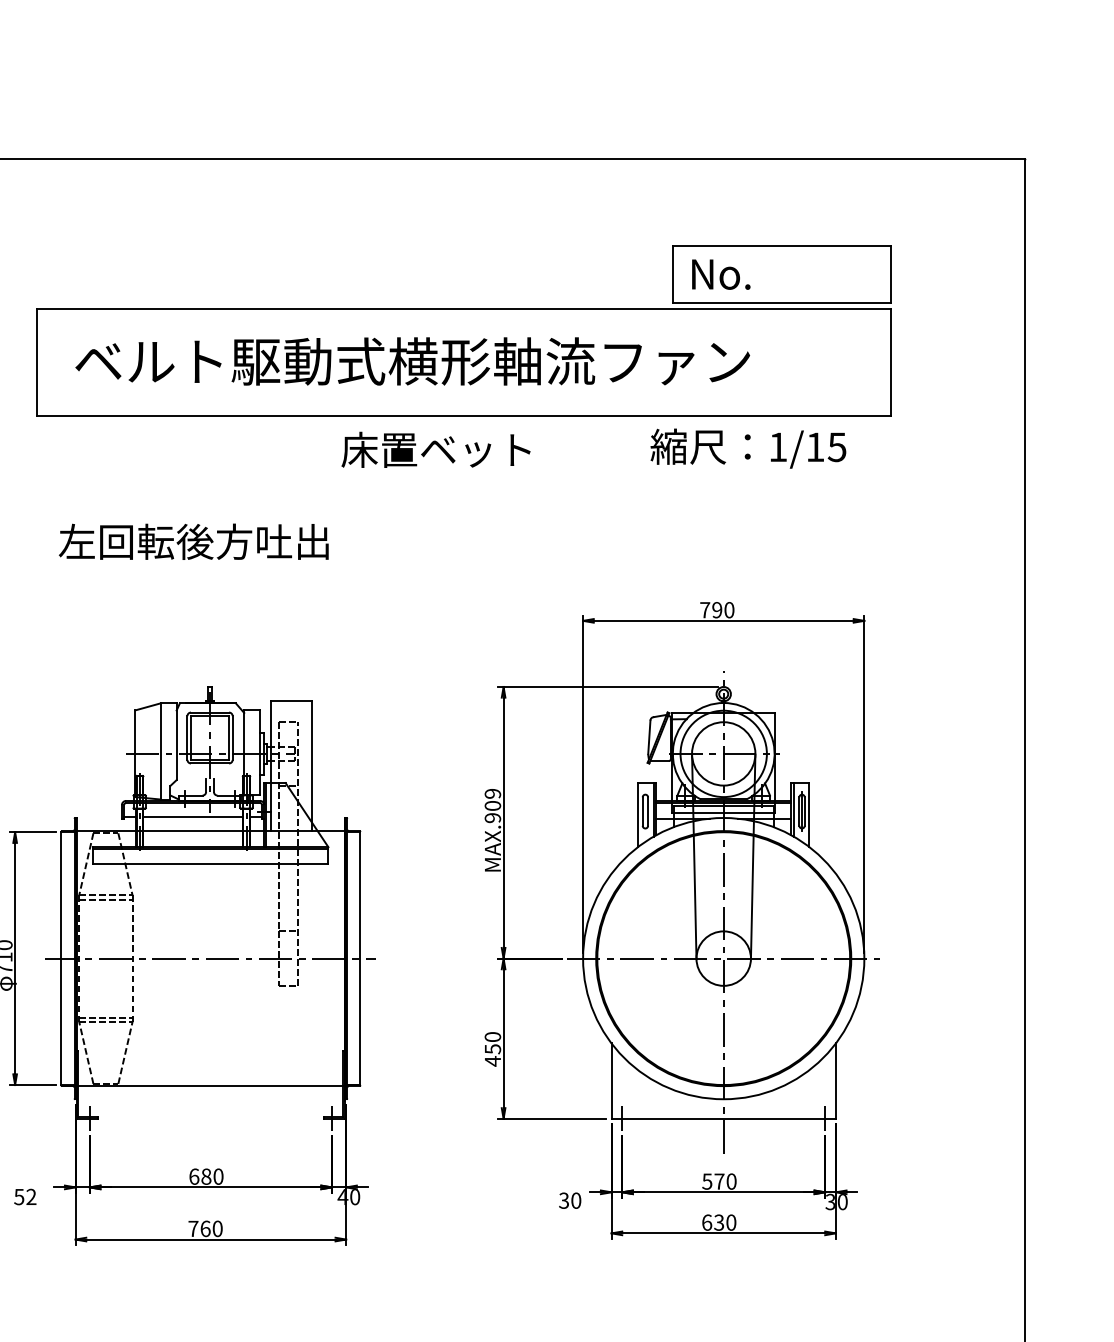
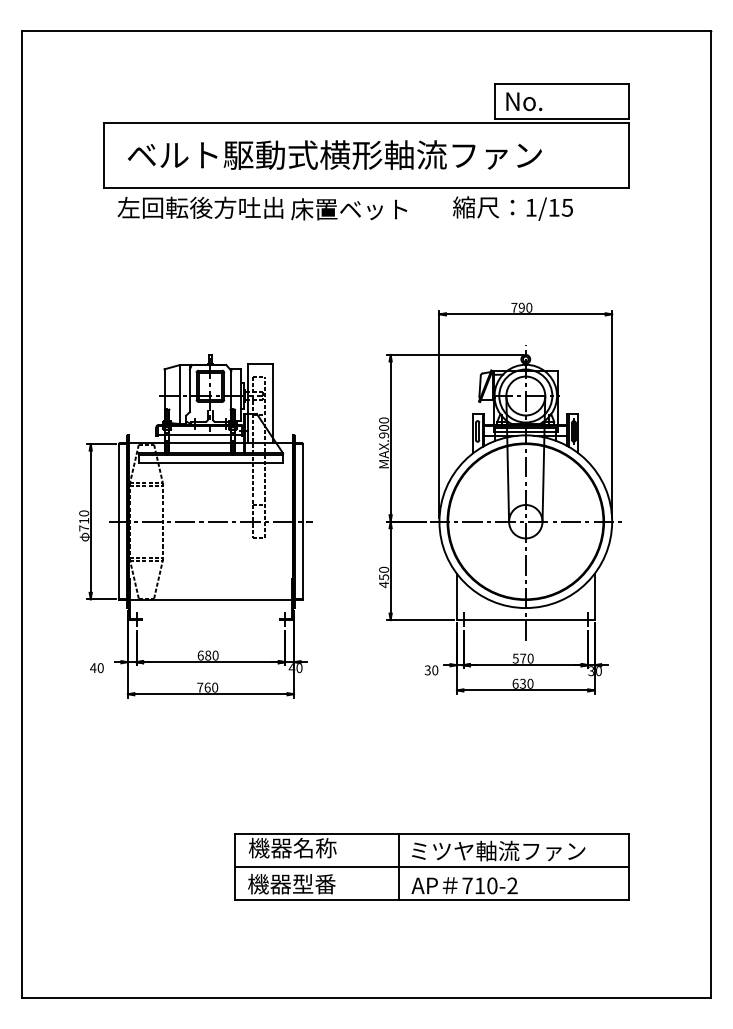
text: (747, 448) -> (512, 208), moved
text: (193, 541) -> (200, 207), moved
text: (493, 793) -> (384, 420), MAX.909 -> MAX.900
text: (24, 1197) -> (96, 668), 52 -> 40

